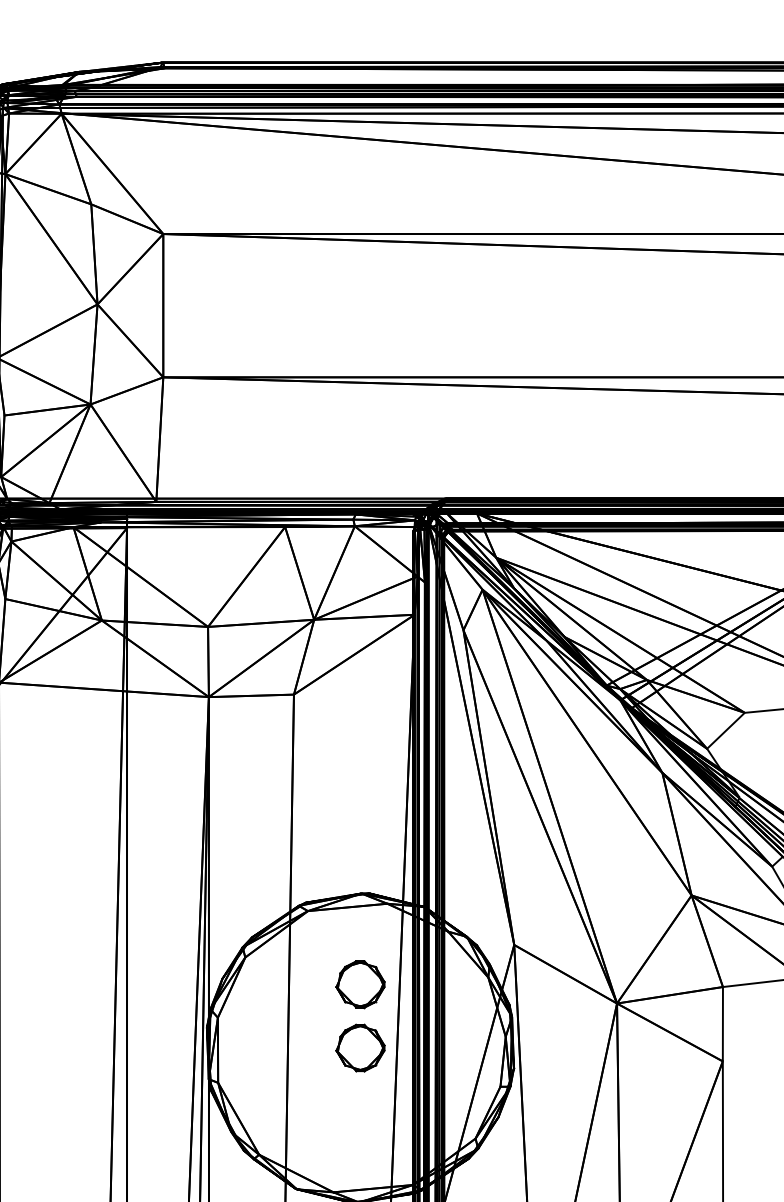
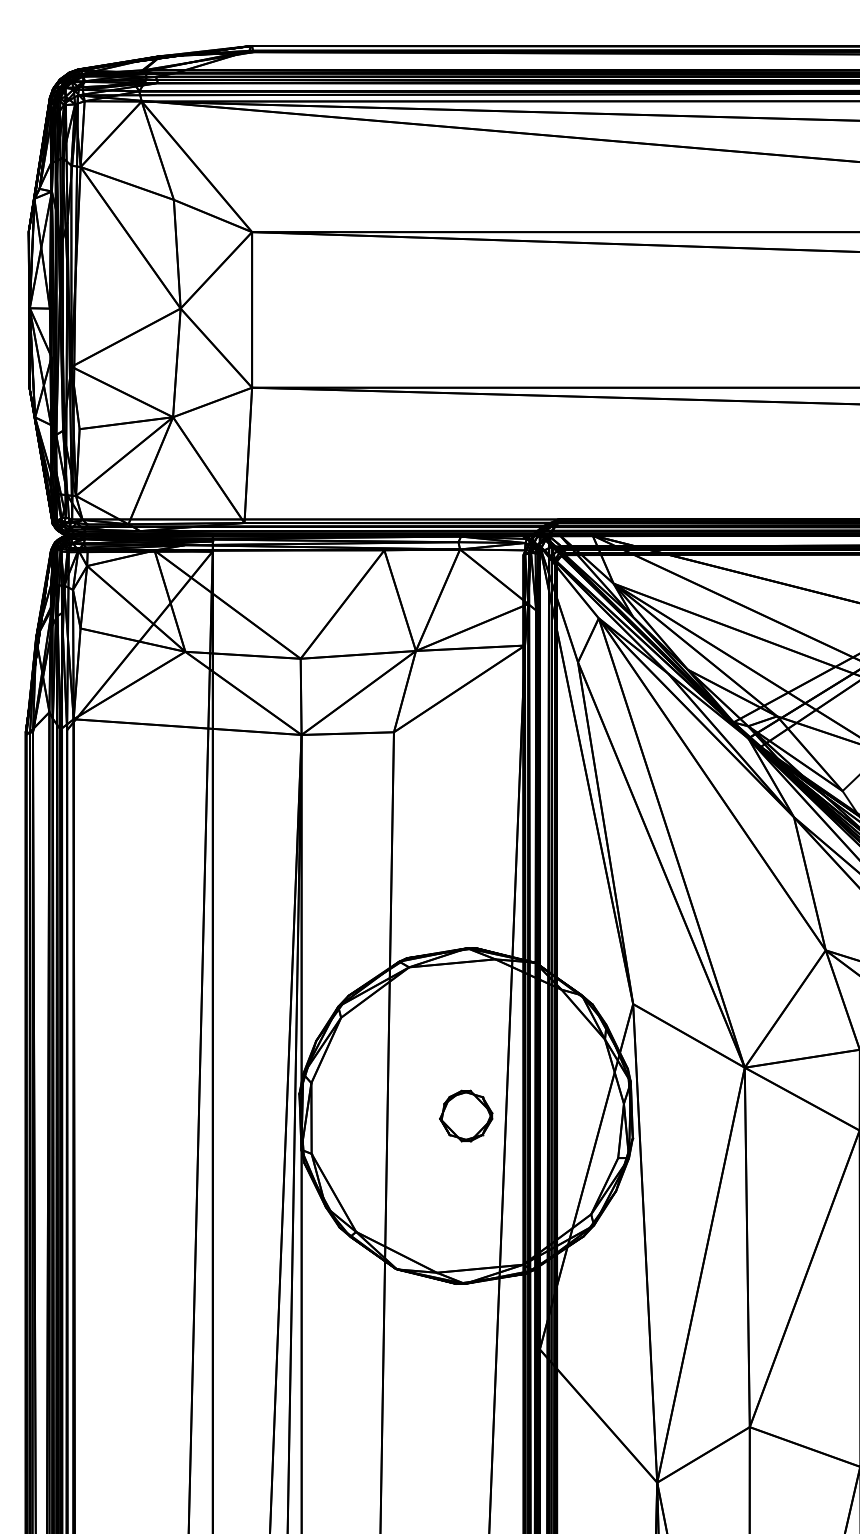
part: (360, 983) -> (466, 1046), removed

